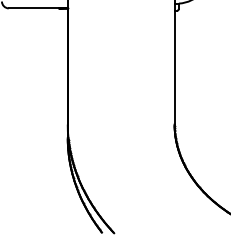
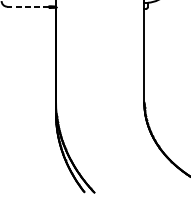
line: (33, 8) -> (27, 6), solid -> dashed

